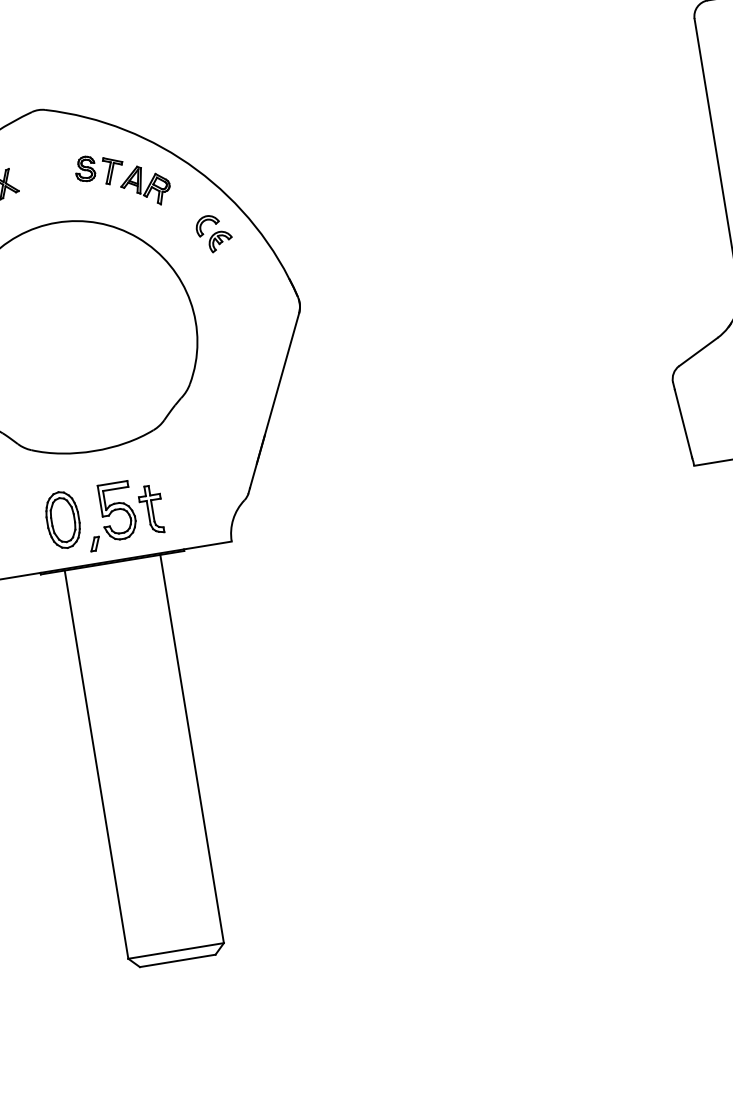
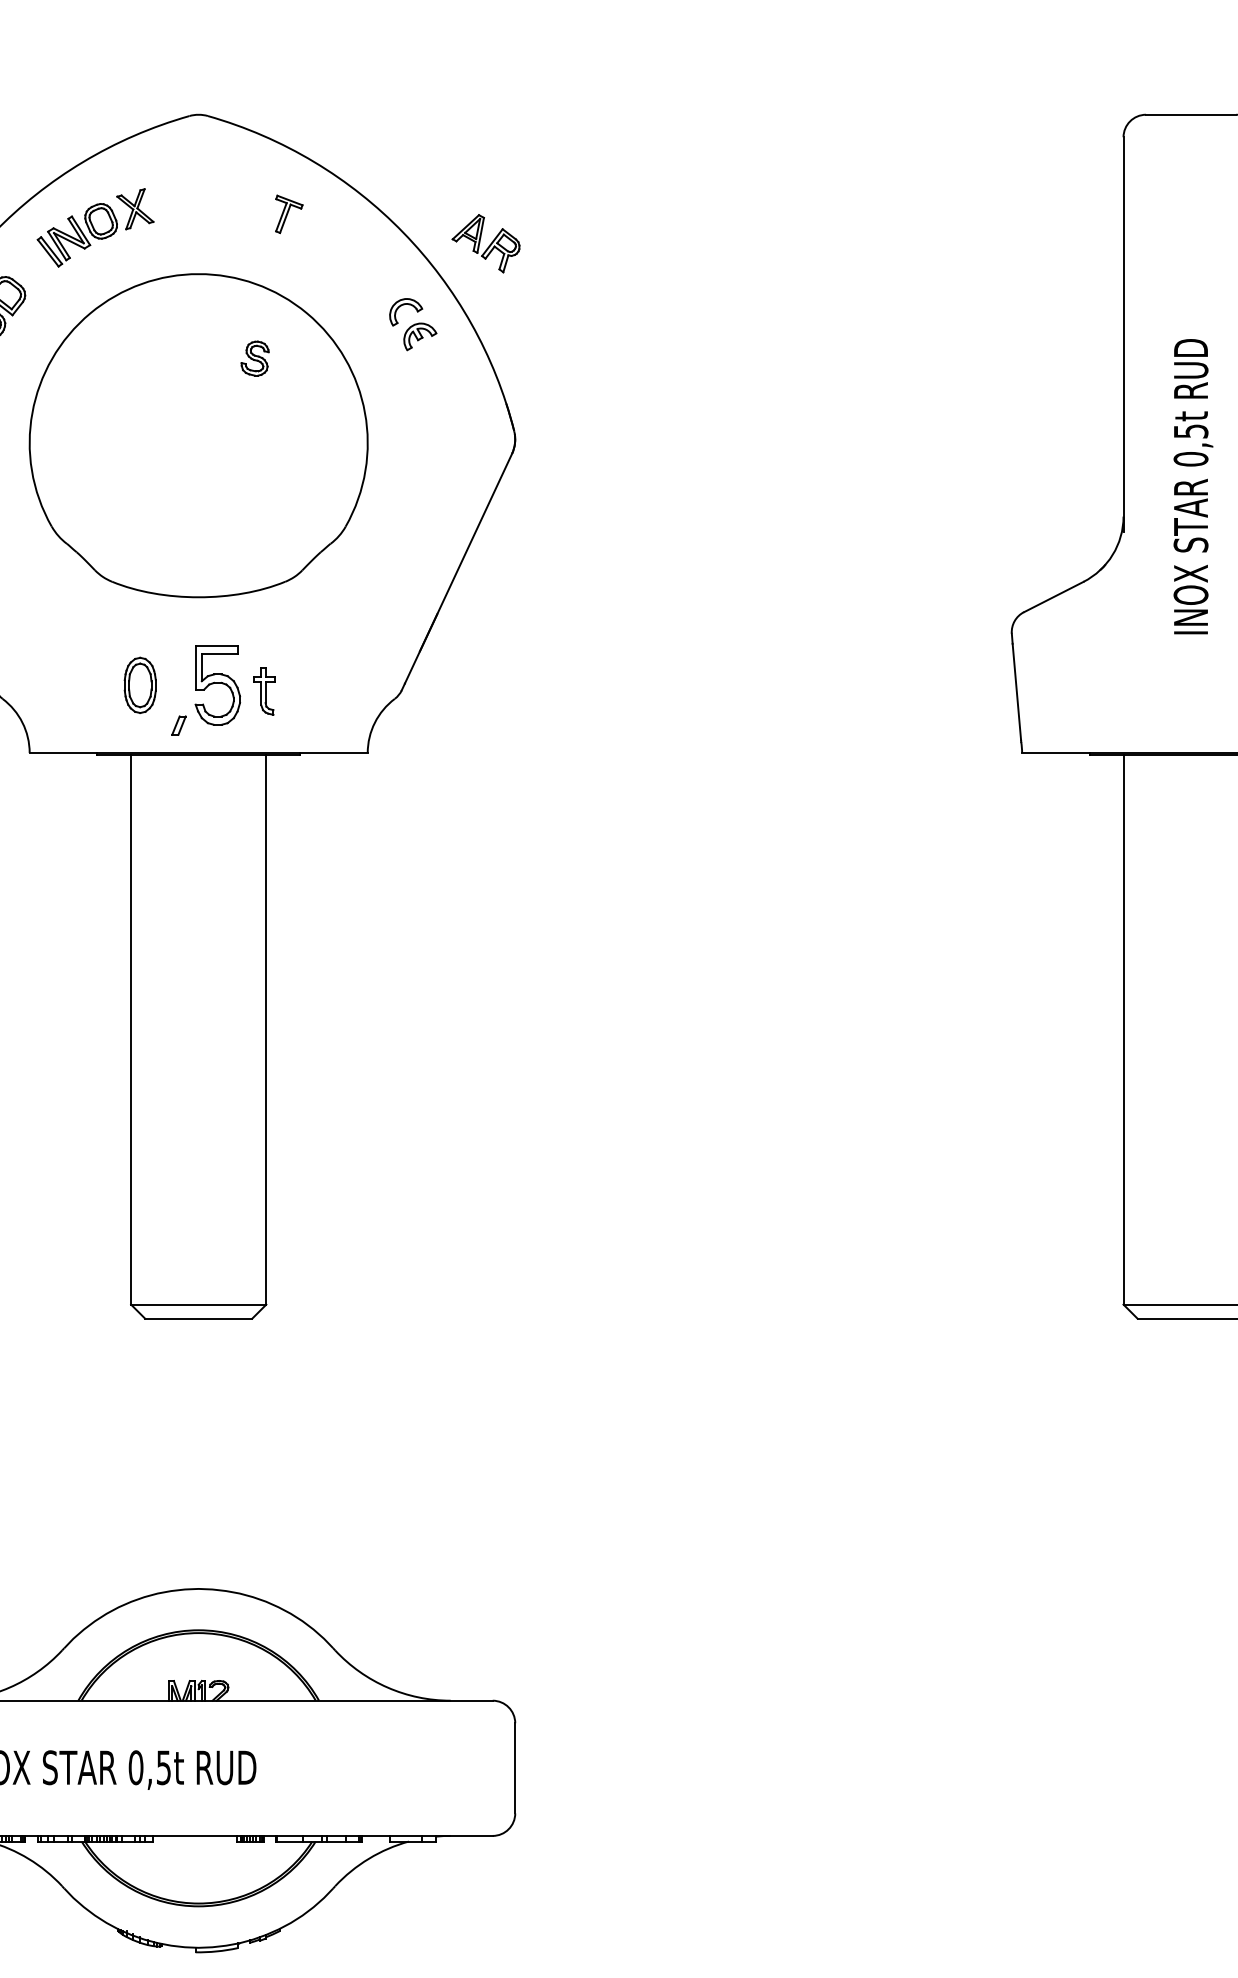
part: (84, 169) -> (254, 358), moved
part: (145, 186) -> (485, 243), moved
part: (151, 510) -> (264, 691), size x0.7
part: (63, 520) -> (140, 685), size x0.7

